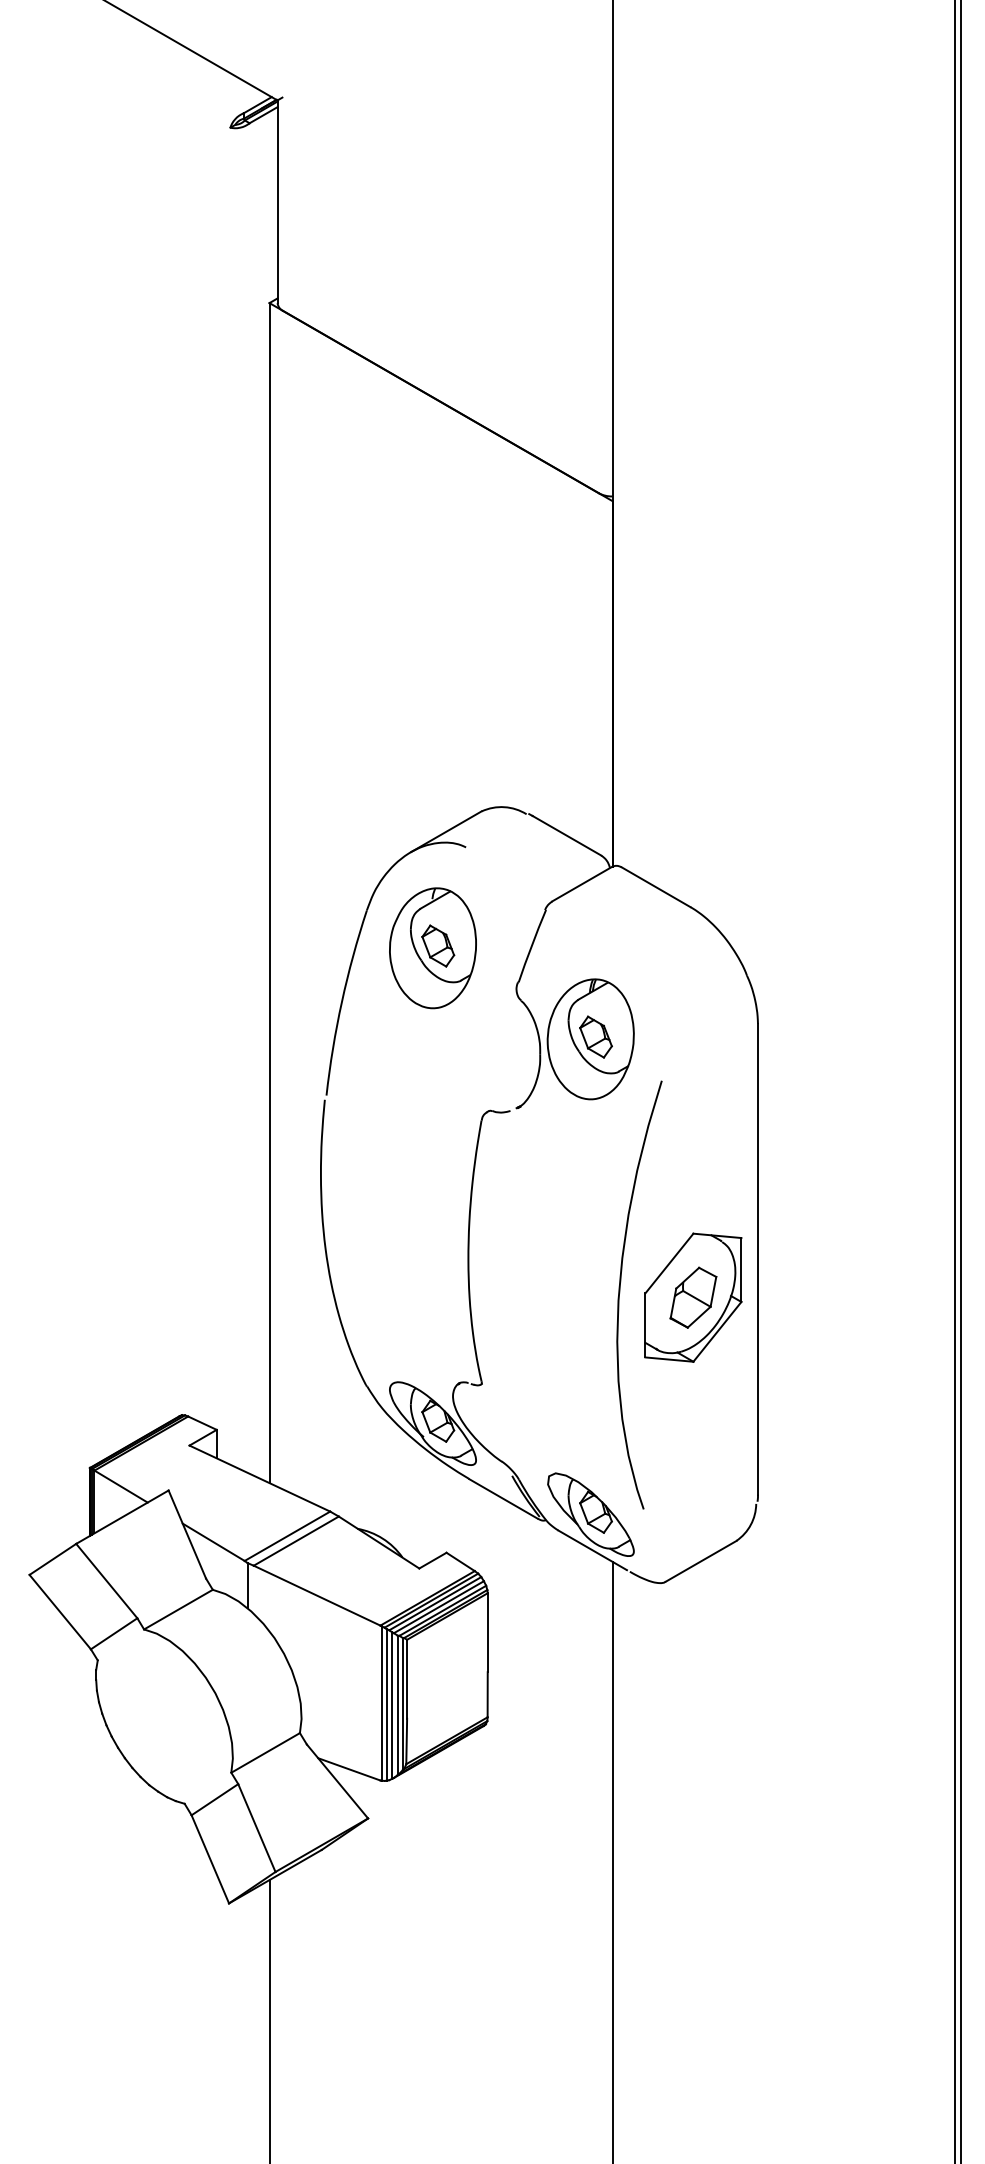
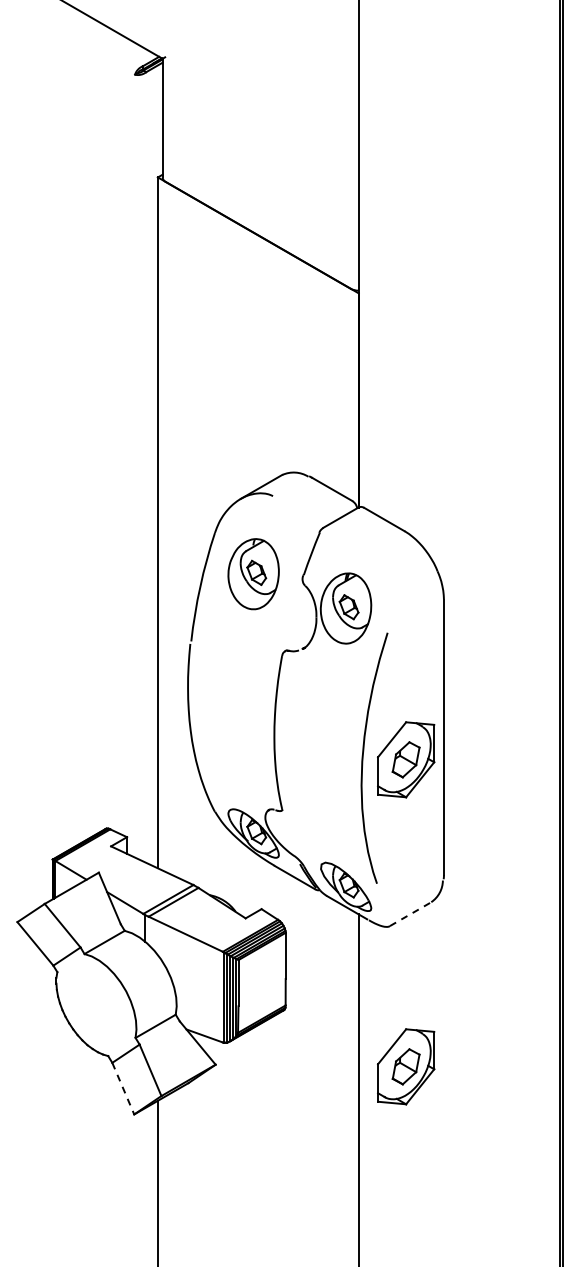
part: (432, 948) -> (253, 574), moved
line: (700, 1561) -> (410, 914), solid -> dashed
part: (694, 1821) -> (406, 1066), added
line: (210, 1860) -> (123, 1089), solid -> dashed

